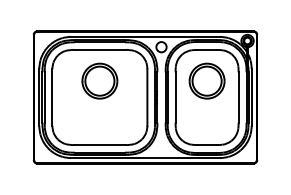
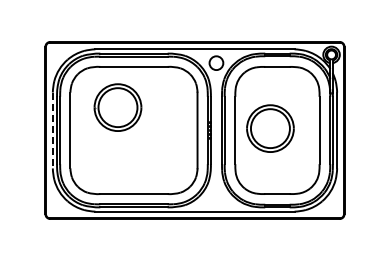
part: (99, 81) -> (117, 107), moved
part: (207, 81) -> (270, 128), moved
line: (39, 97) -> (52, 130), solid -> dashed

